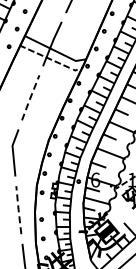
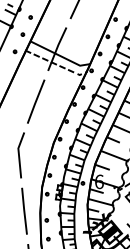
line: (30, 98) -> (35, 102), dashed -> solid
line: (18, 209) -> (24, 210), dashed -> solid

